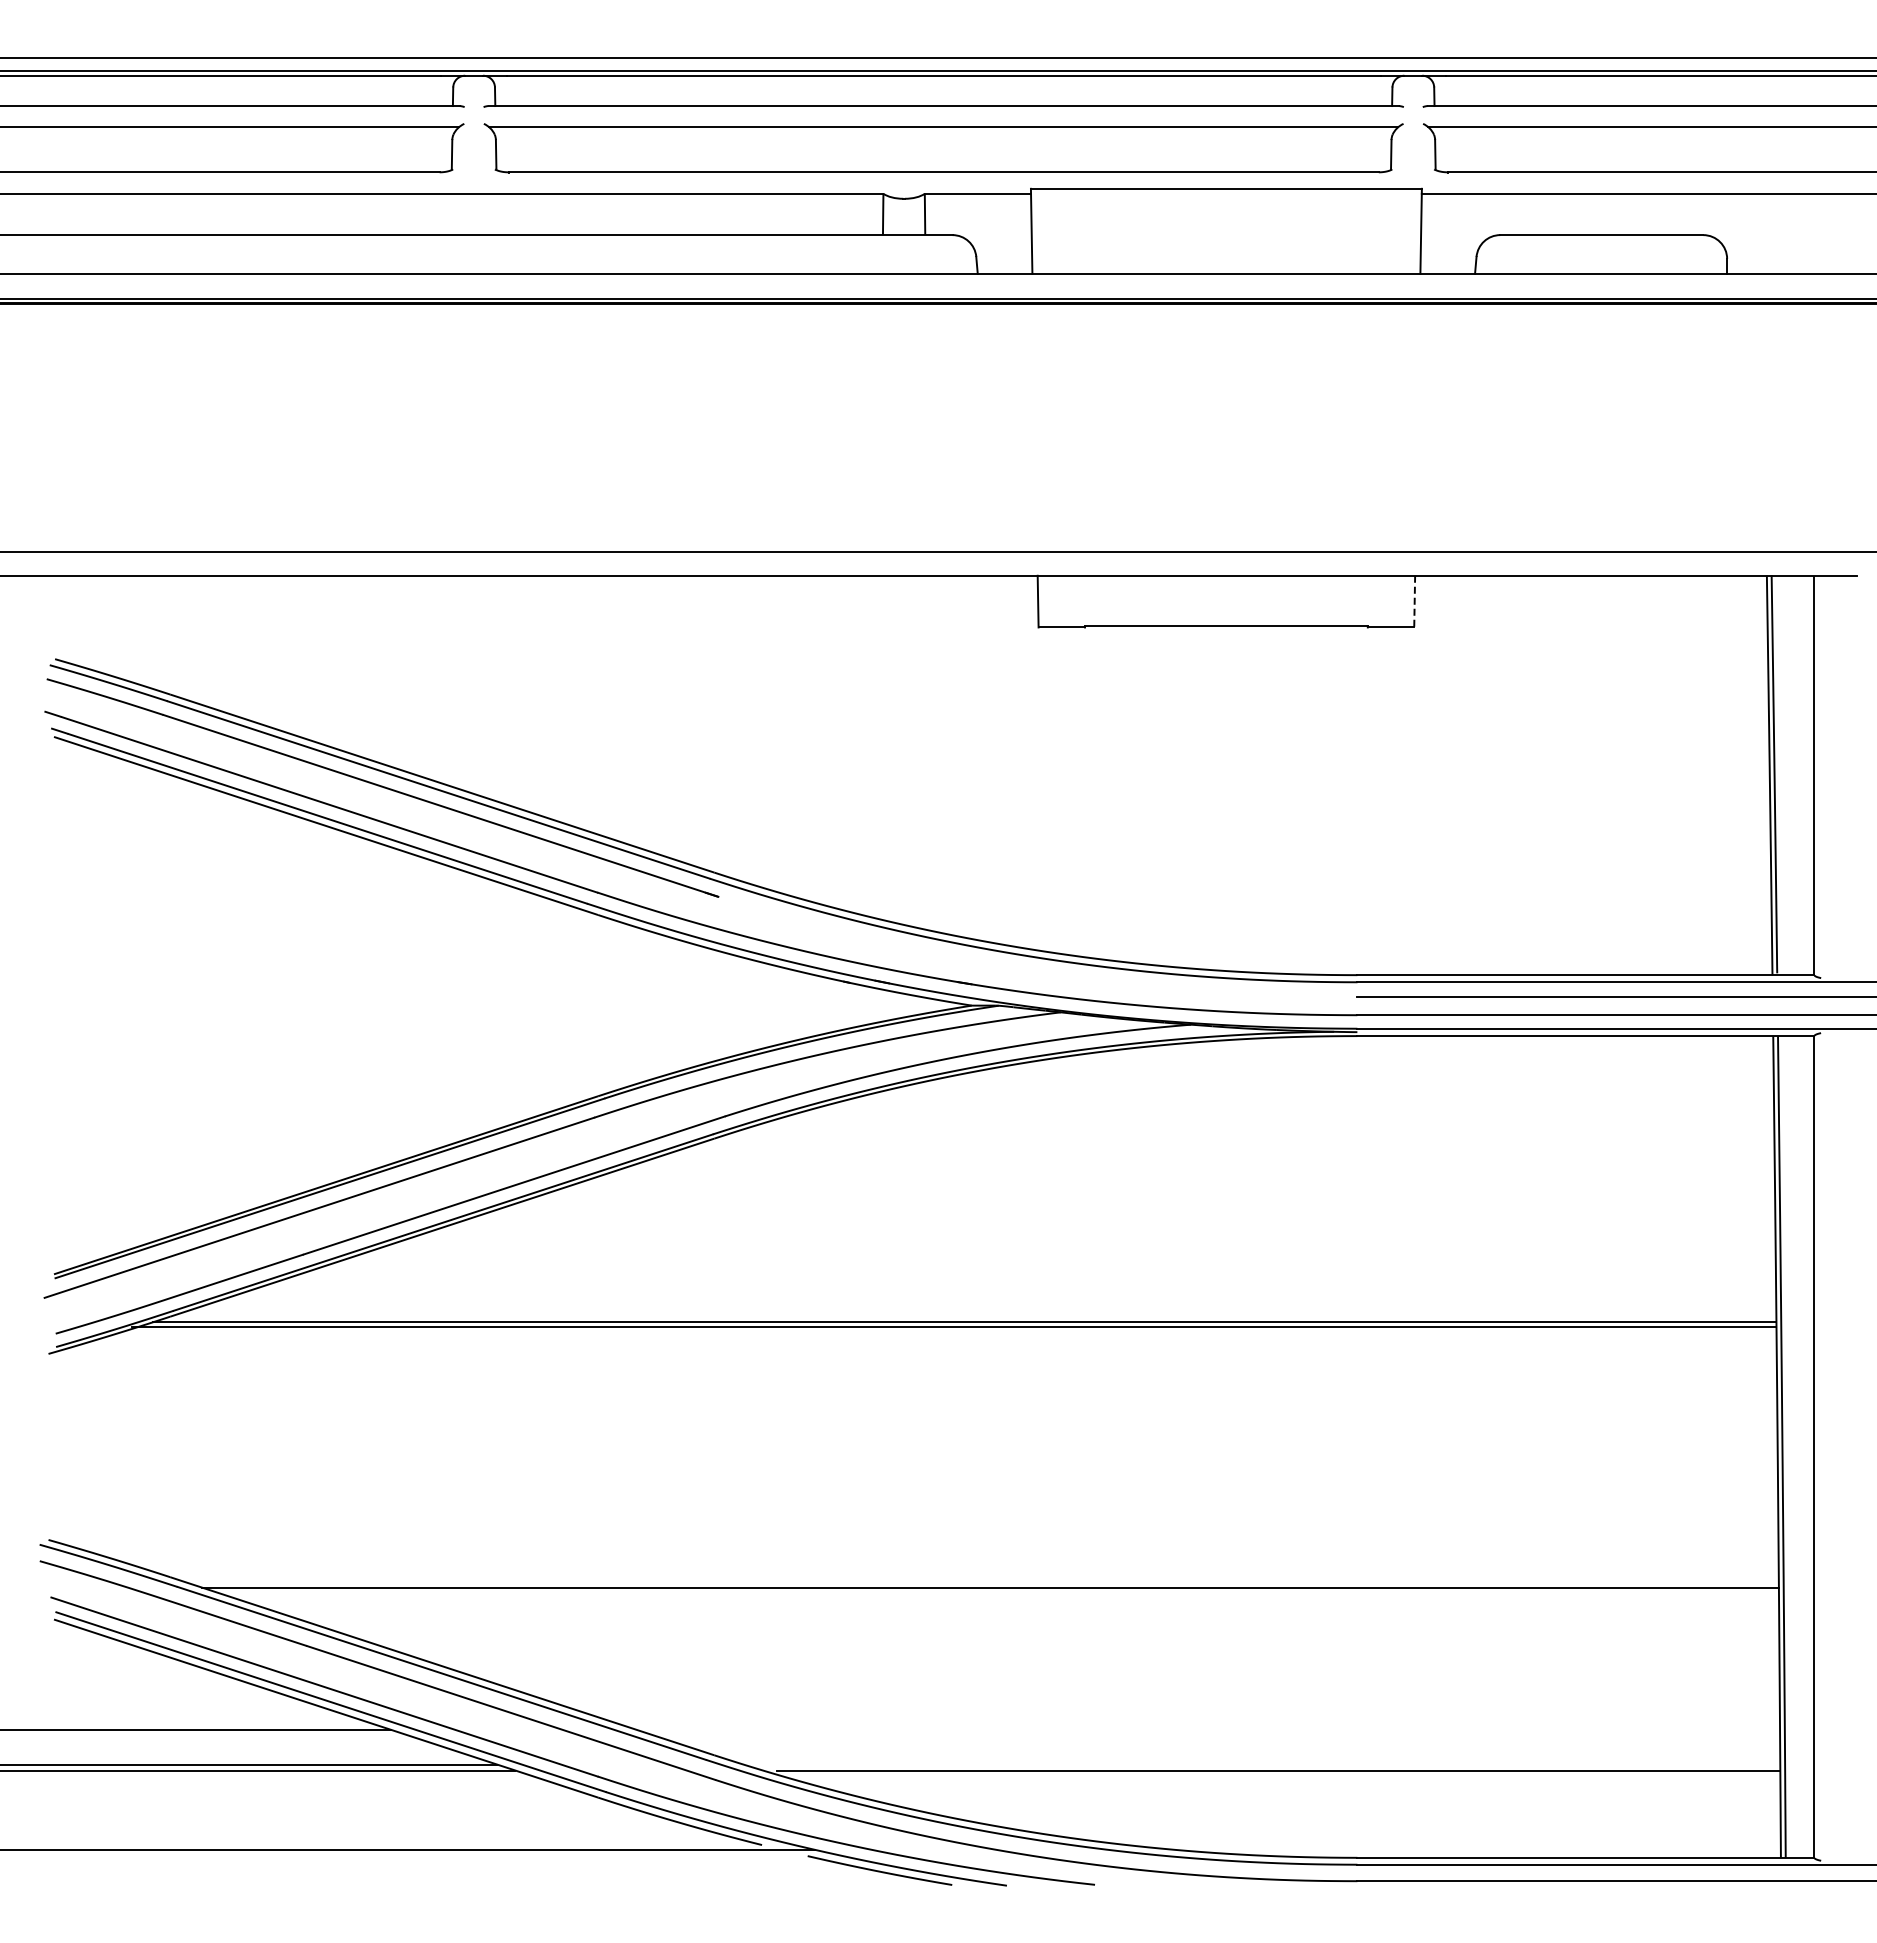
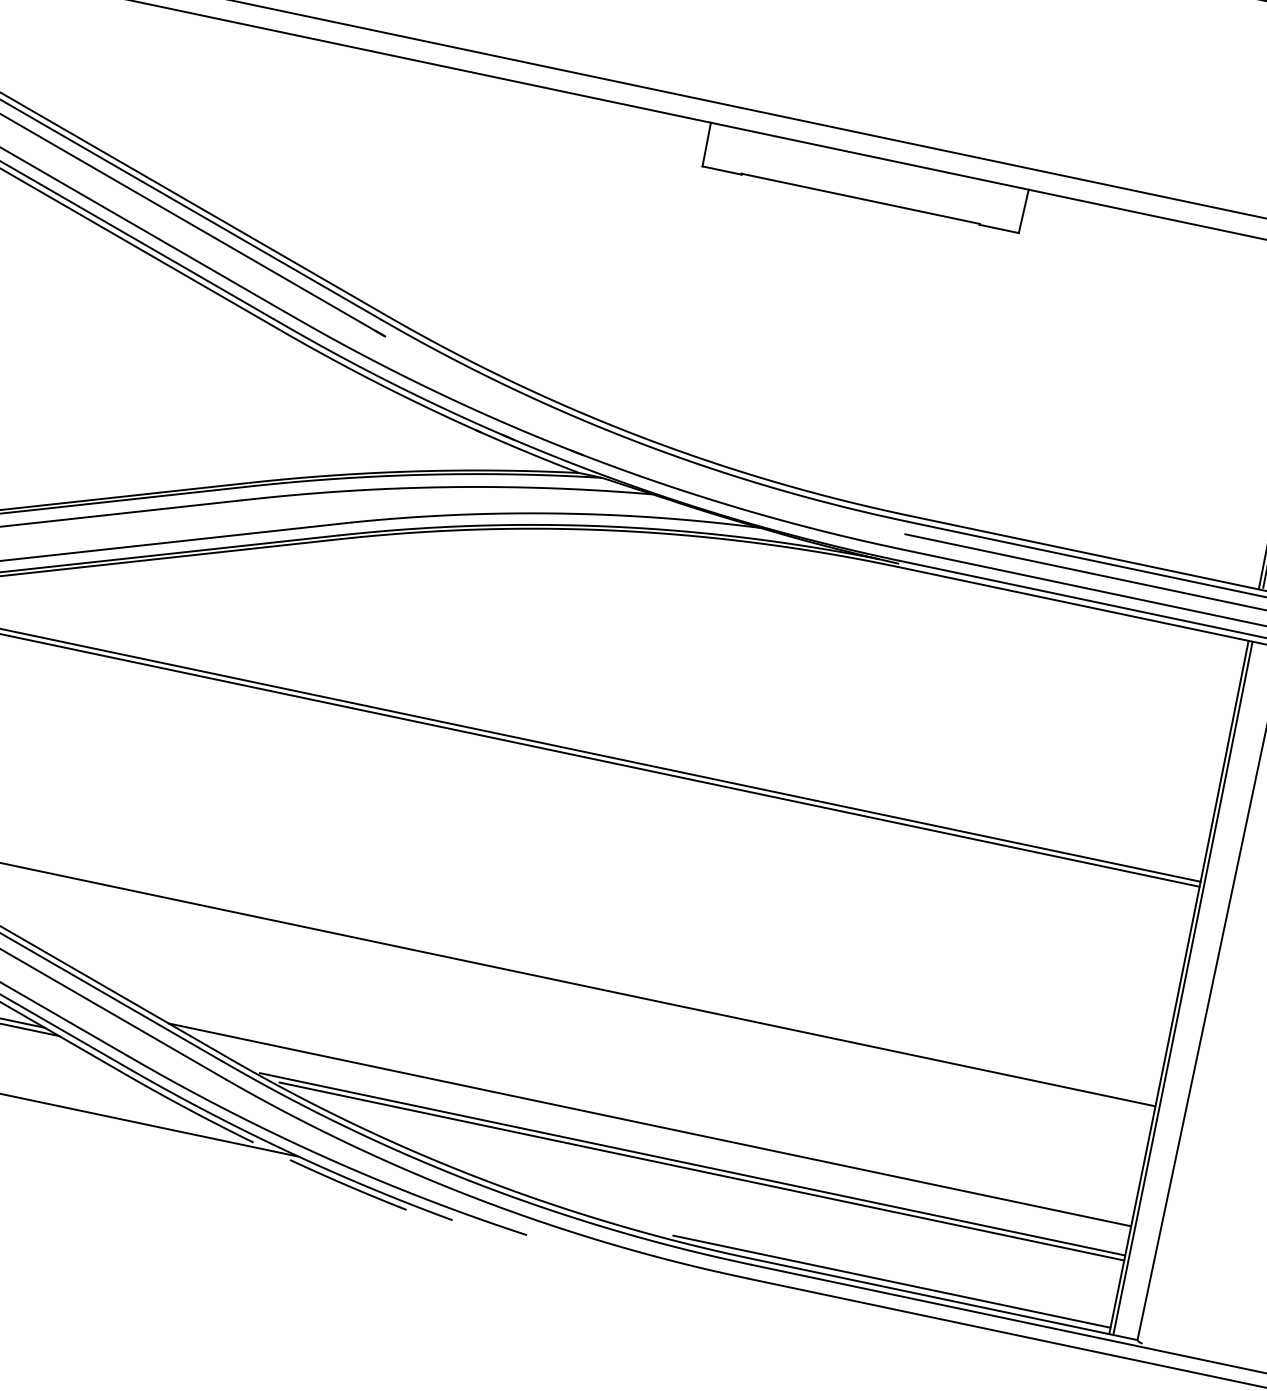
line: (1414, 601) -> (1023, 211), dashed -> solid
line: (1207, 1729) -> (649, 1124), added
line: (1265, 1764) -> (691, 1164), added
line: (1520, 1850) -> (891, 1281), added

